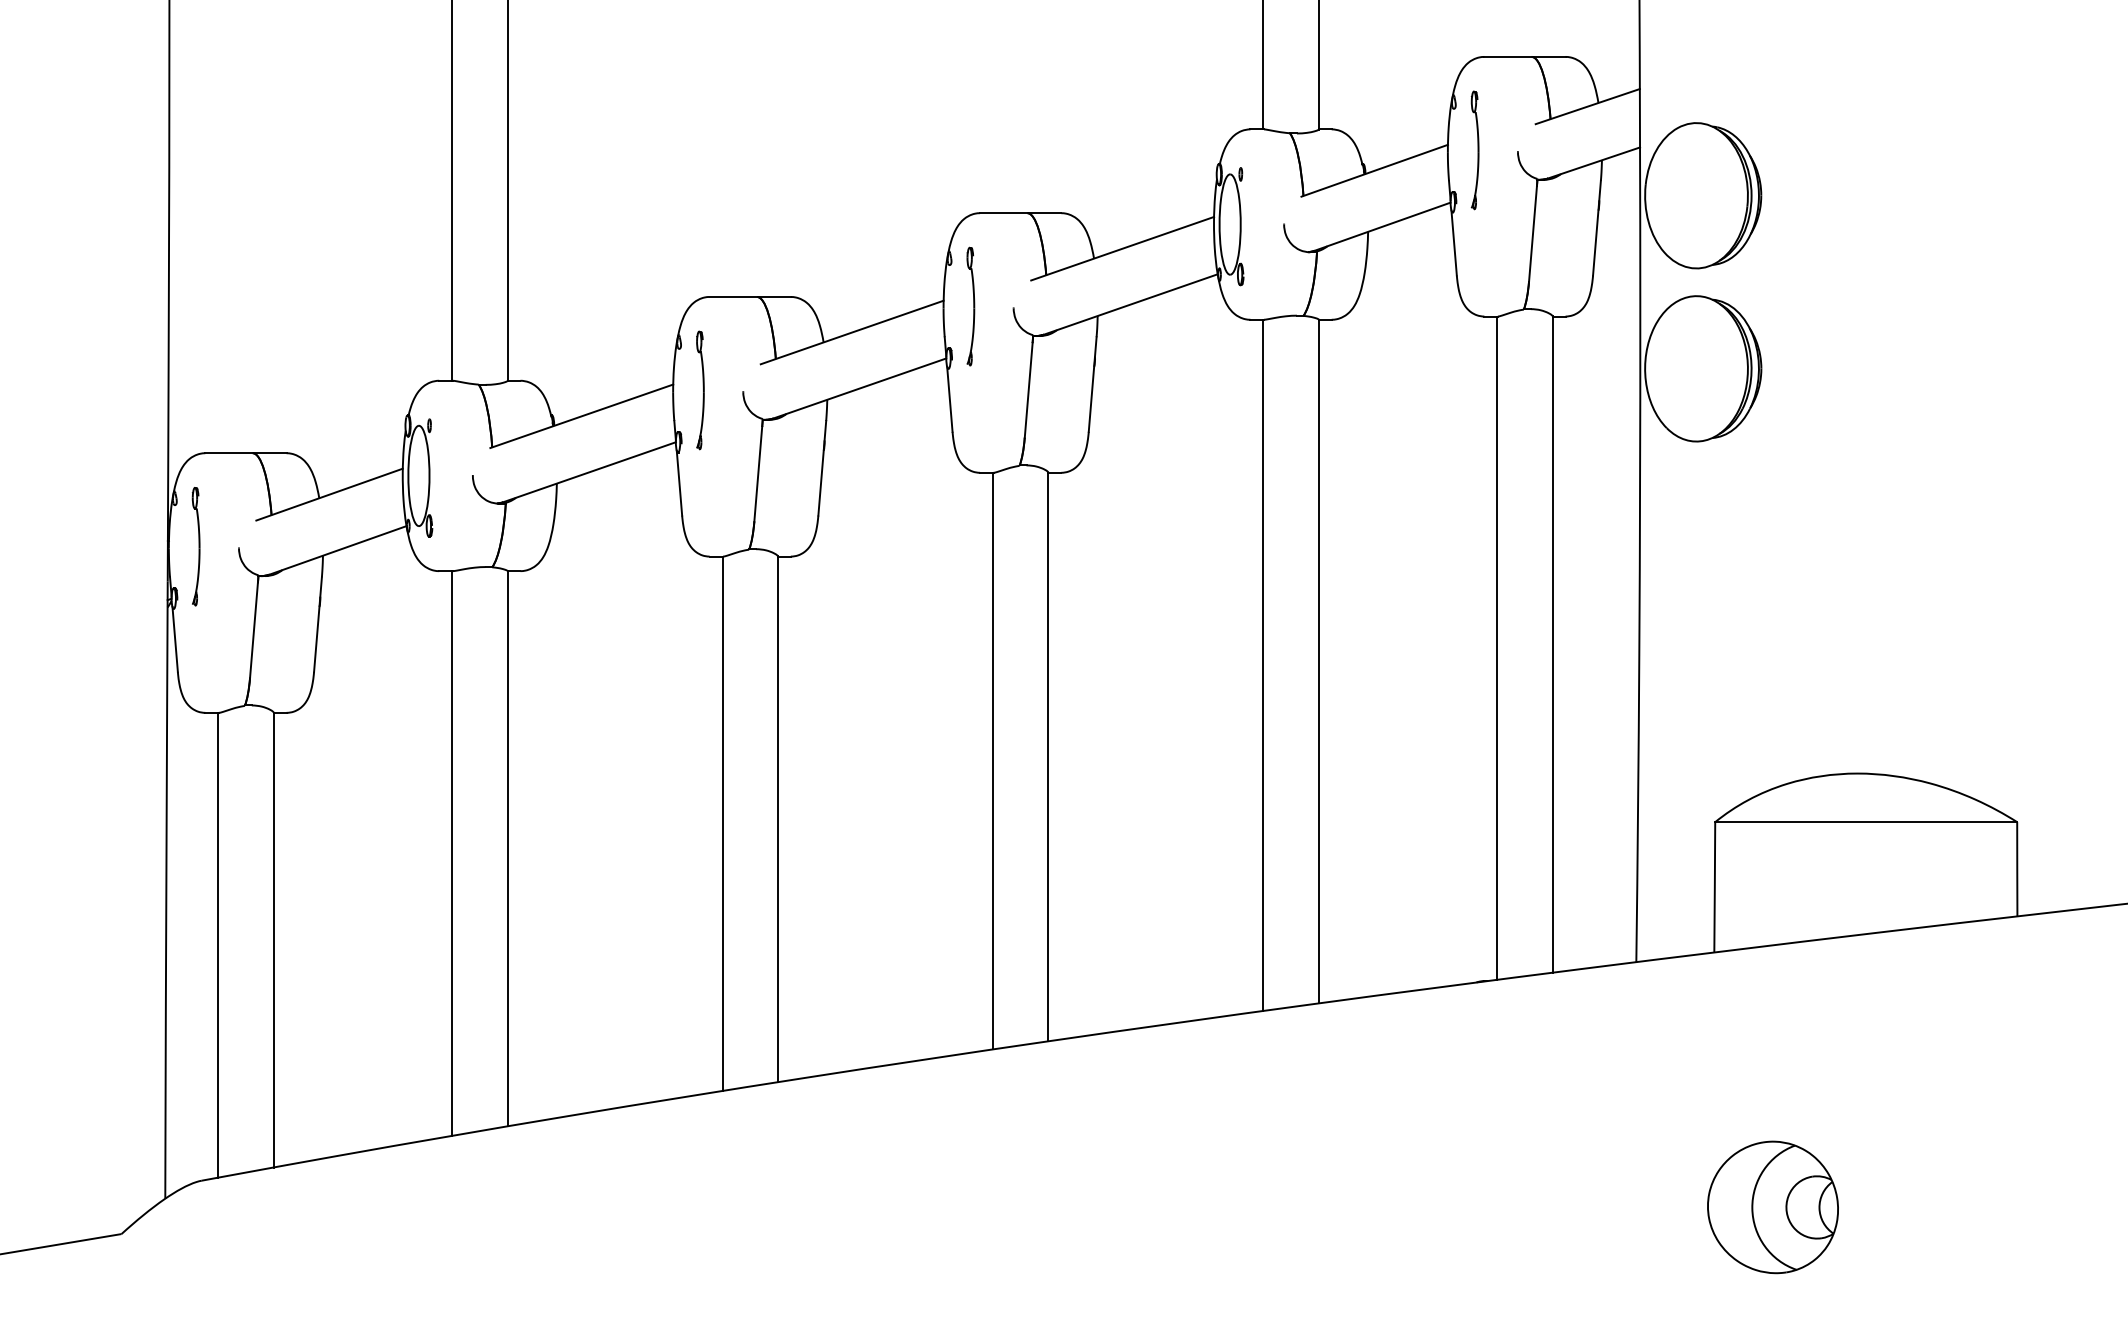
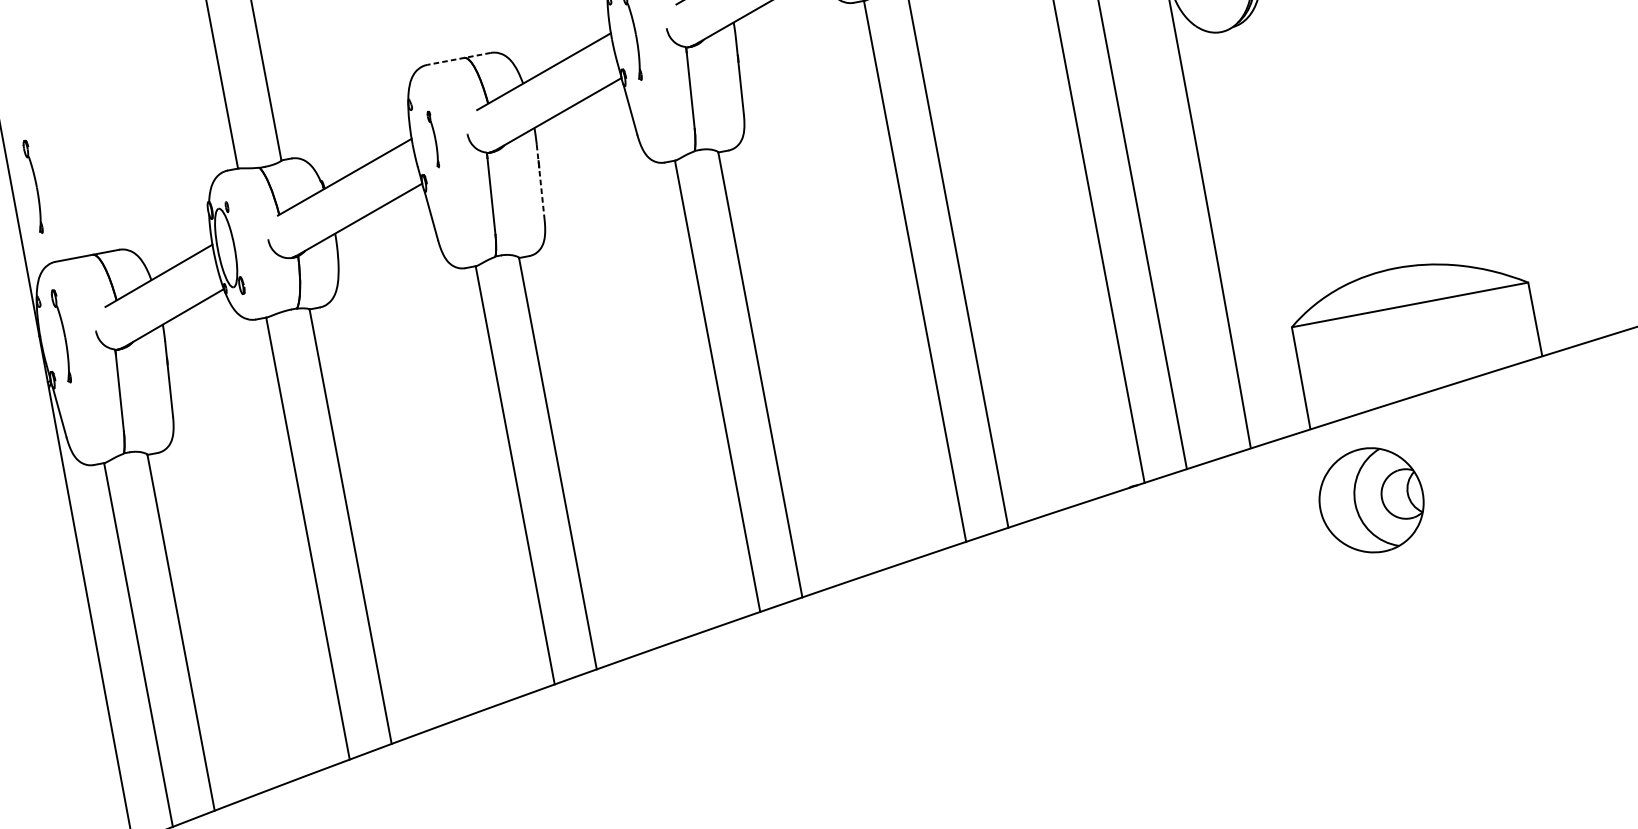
line: (750, 296) -> (459, 58), solid -> dashed
part: (195, 355) -> (33, 186), added
part: (700, 390) -> (433, 139), size x0.6
line: (822, 468) -> (540, 182), solid -> dashed
part: (1772, 1207) -> (1371, 500), moved

